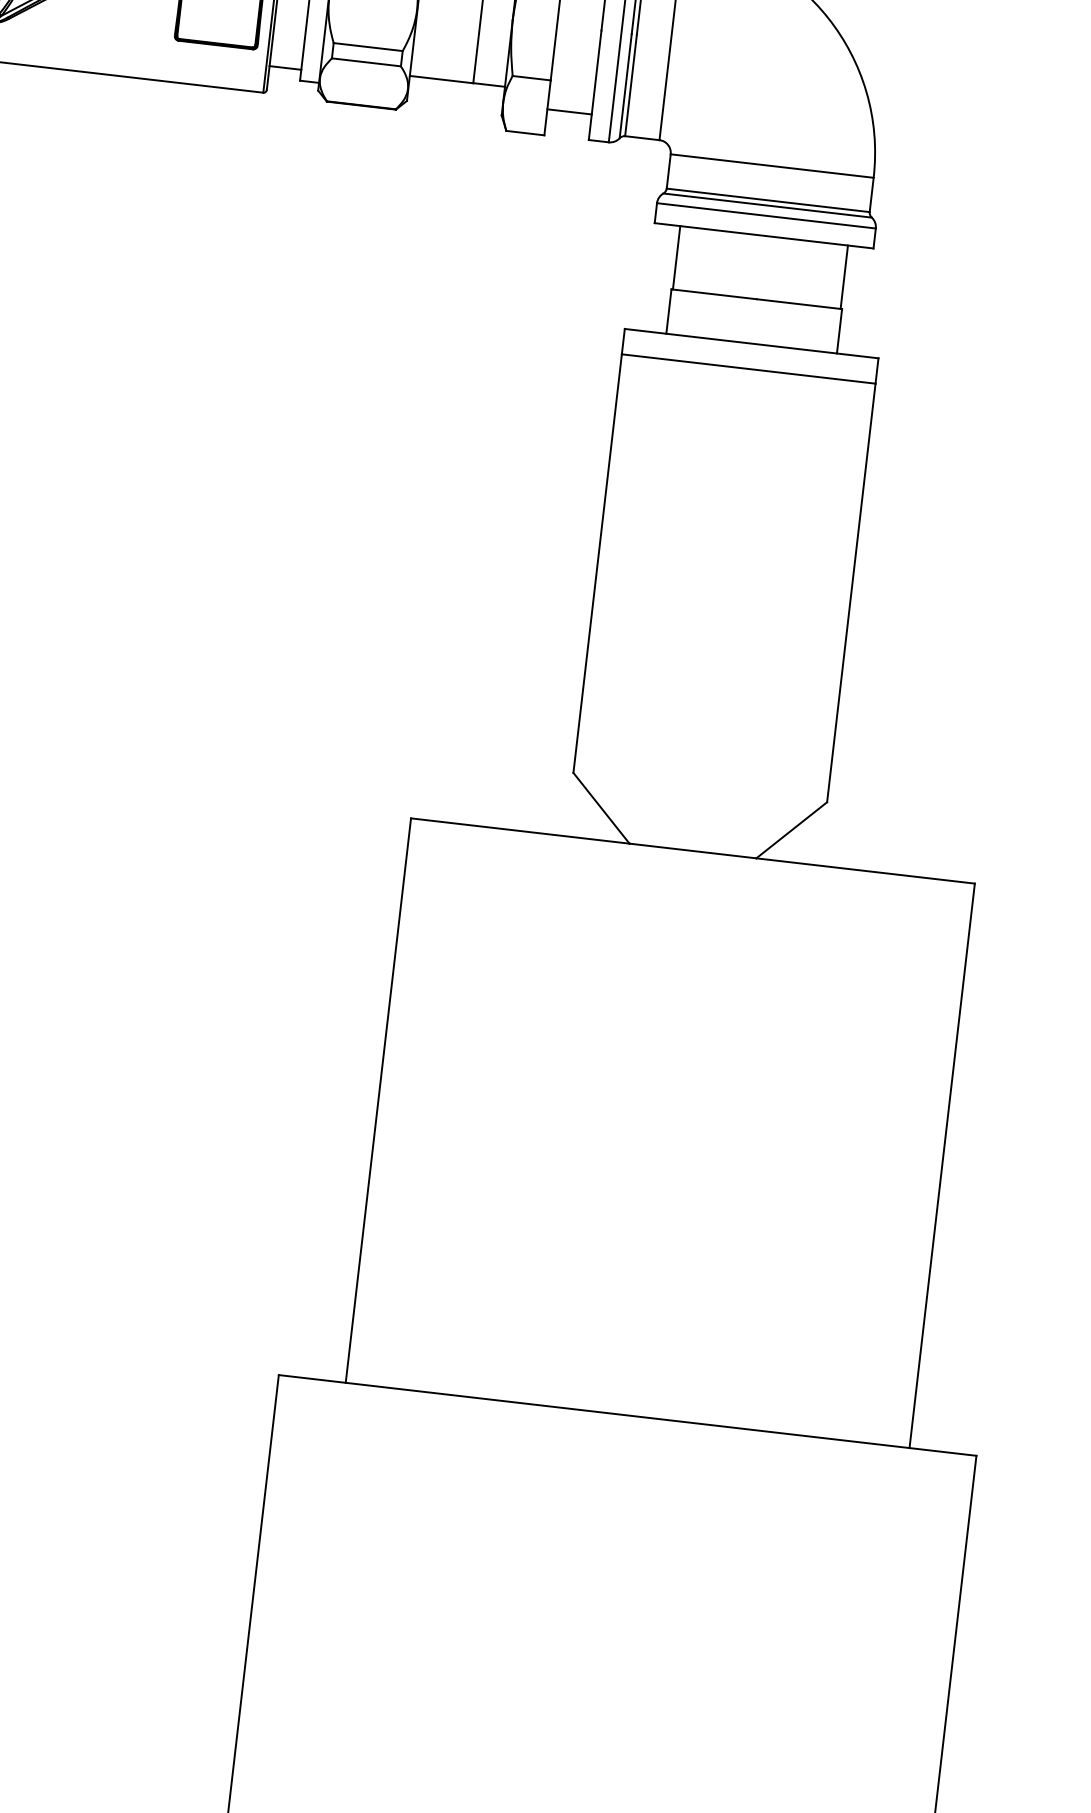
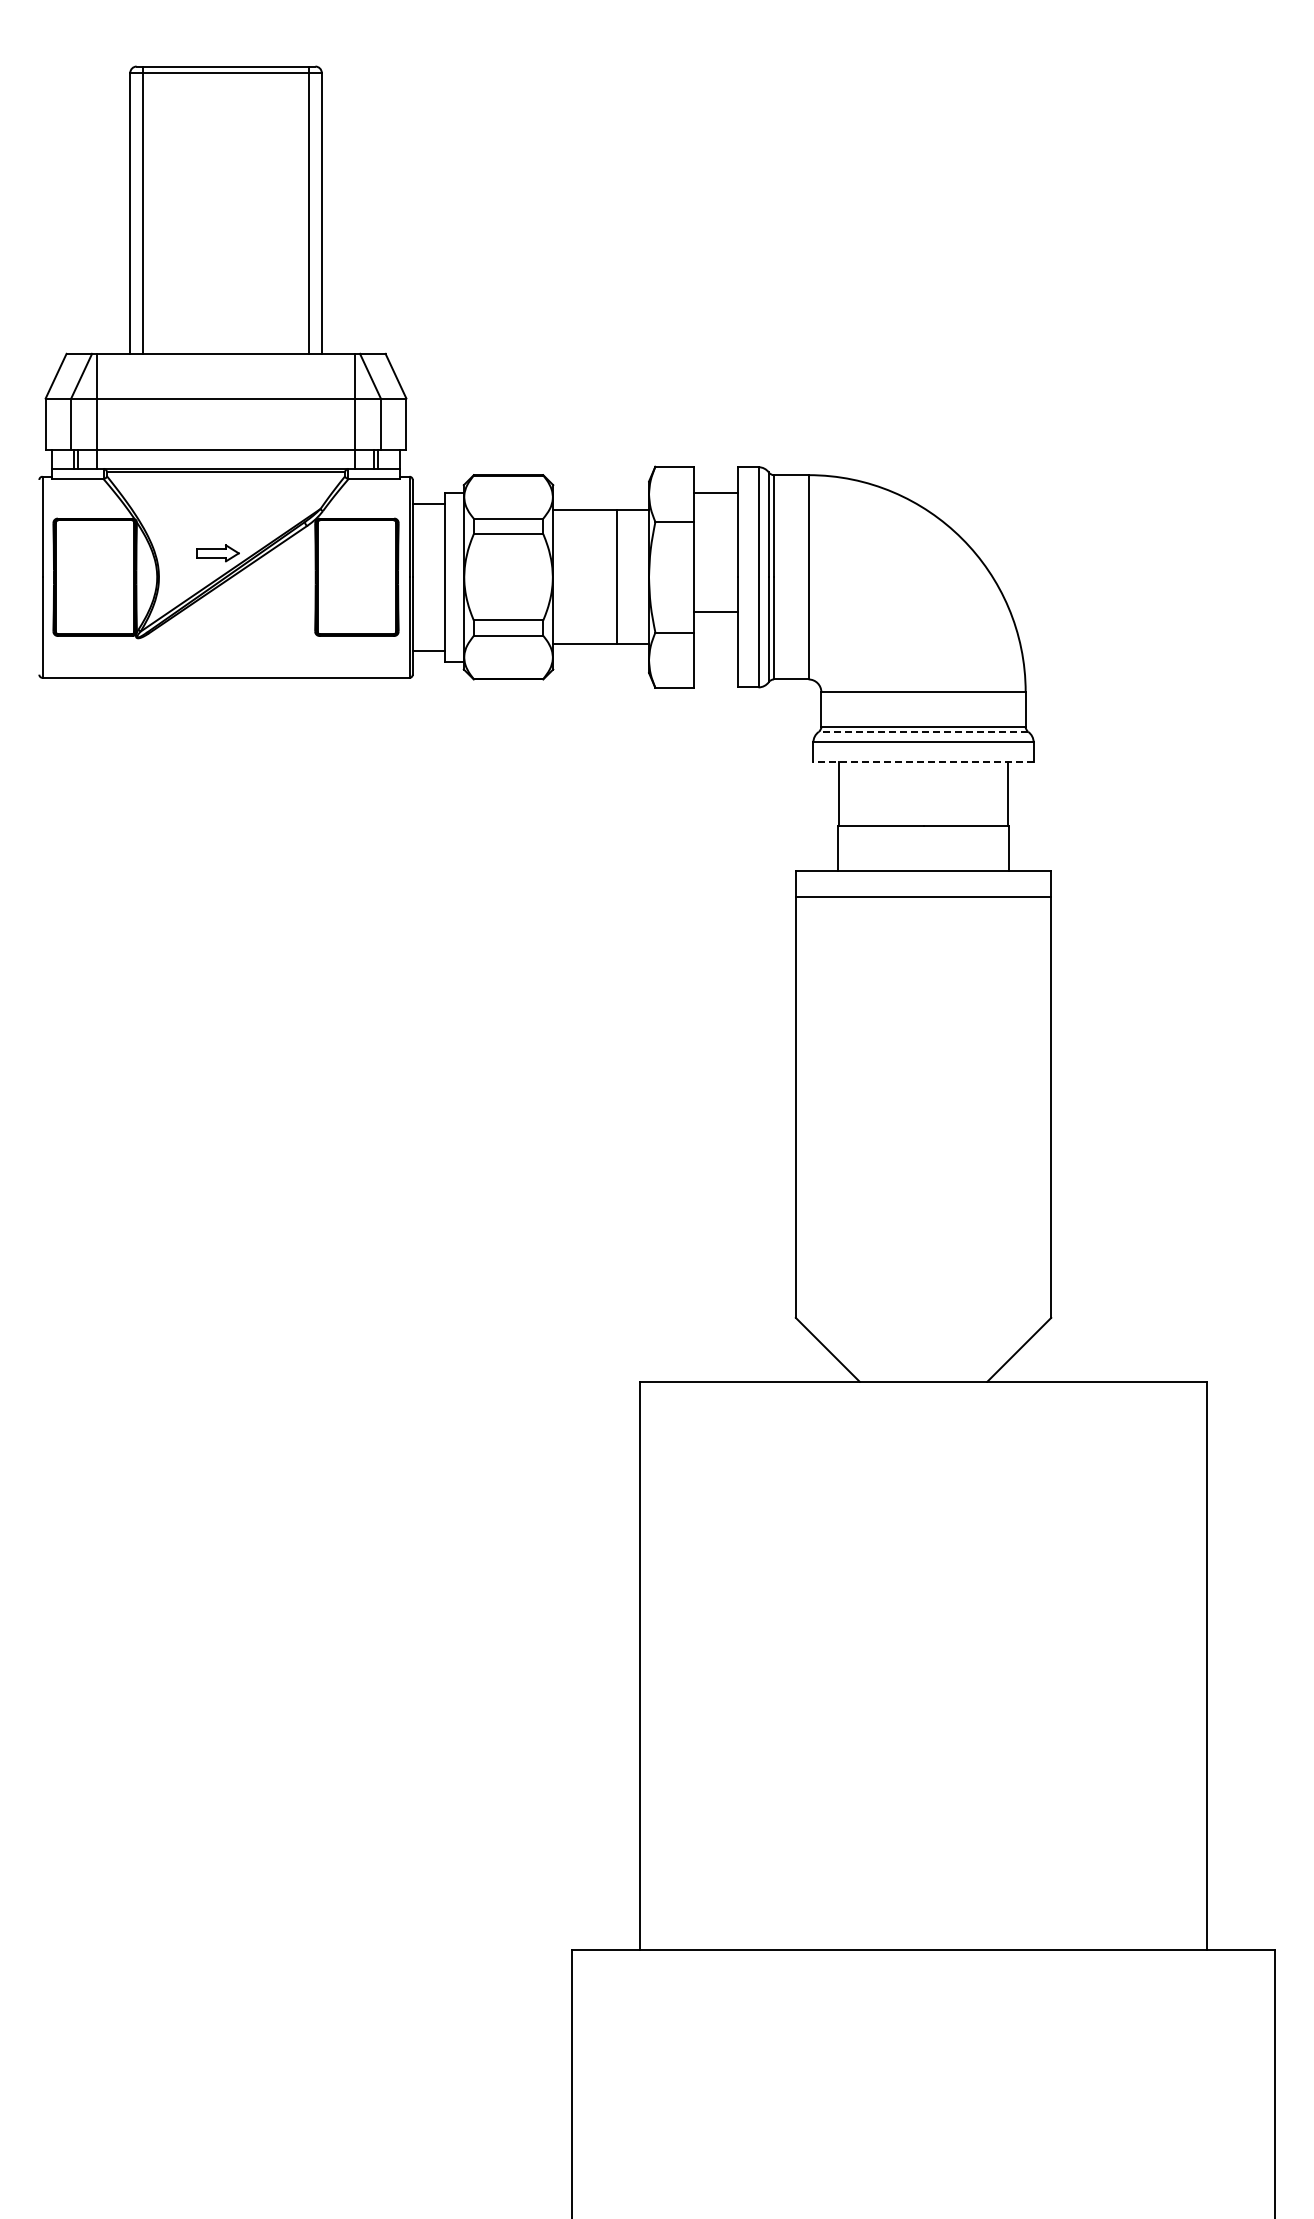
line: (569, 111) -> (715, 611), moved
line: (767, 206) -> (923, 732), solid -> dashed
line: (764, 235) -> (923, 762), solid -> dashed

